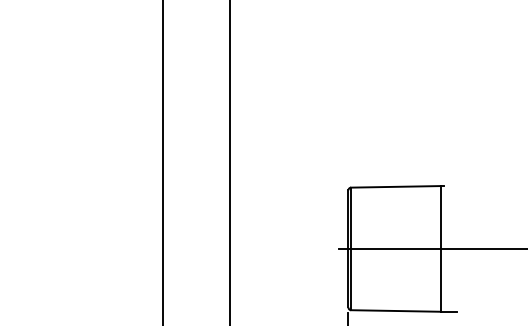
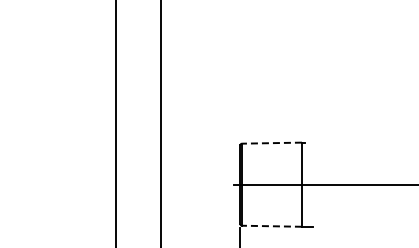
line: (395, 187) -> (271, 143), solid -> dashed
line: (395, 311) -> (271, 226), solid -> dashed

